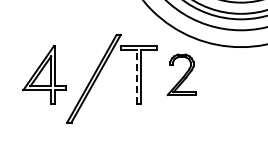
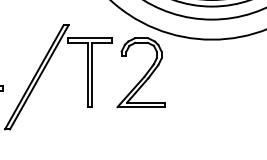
part: (181, 74) -> (140, 72), size x1.43
line: (136, 76) -> (87, 74), dashed -> solid

